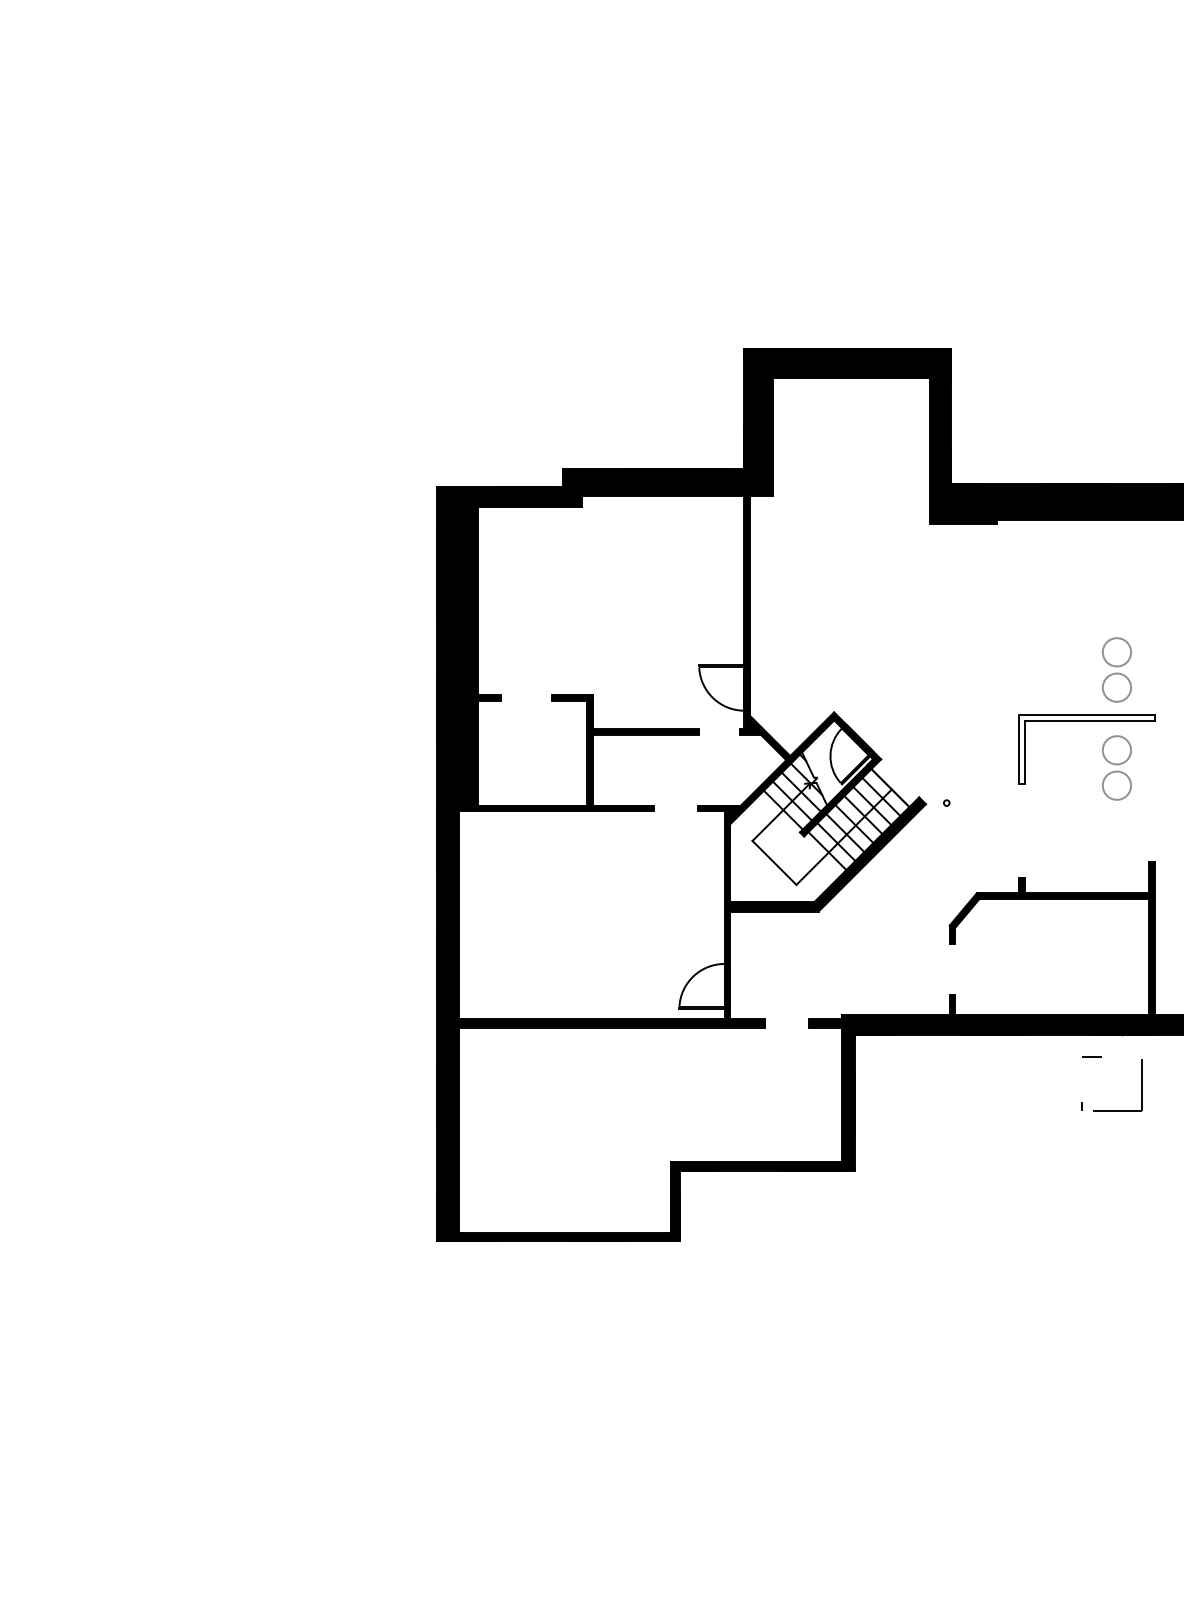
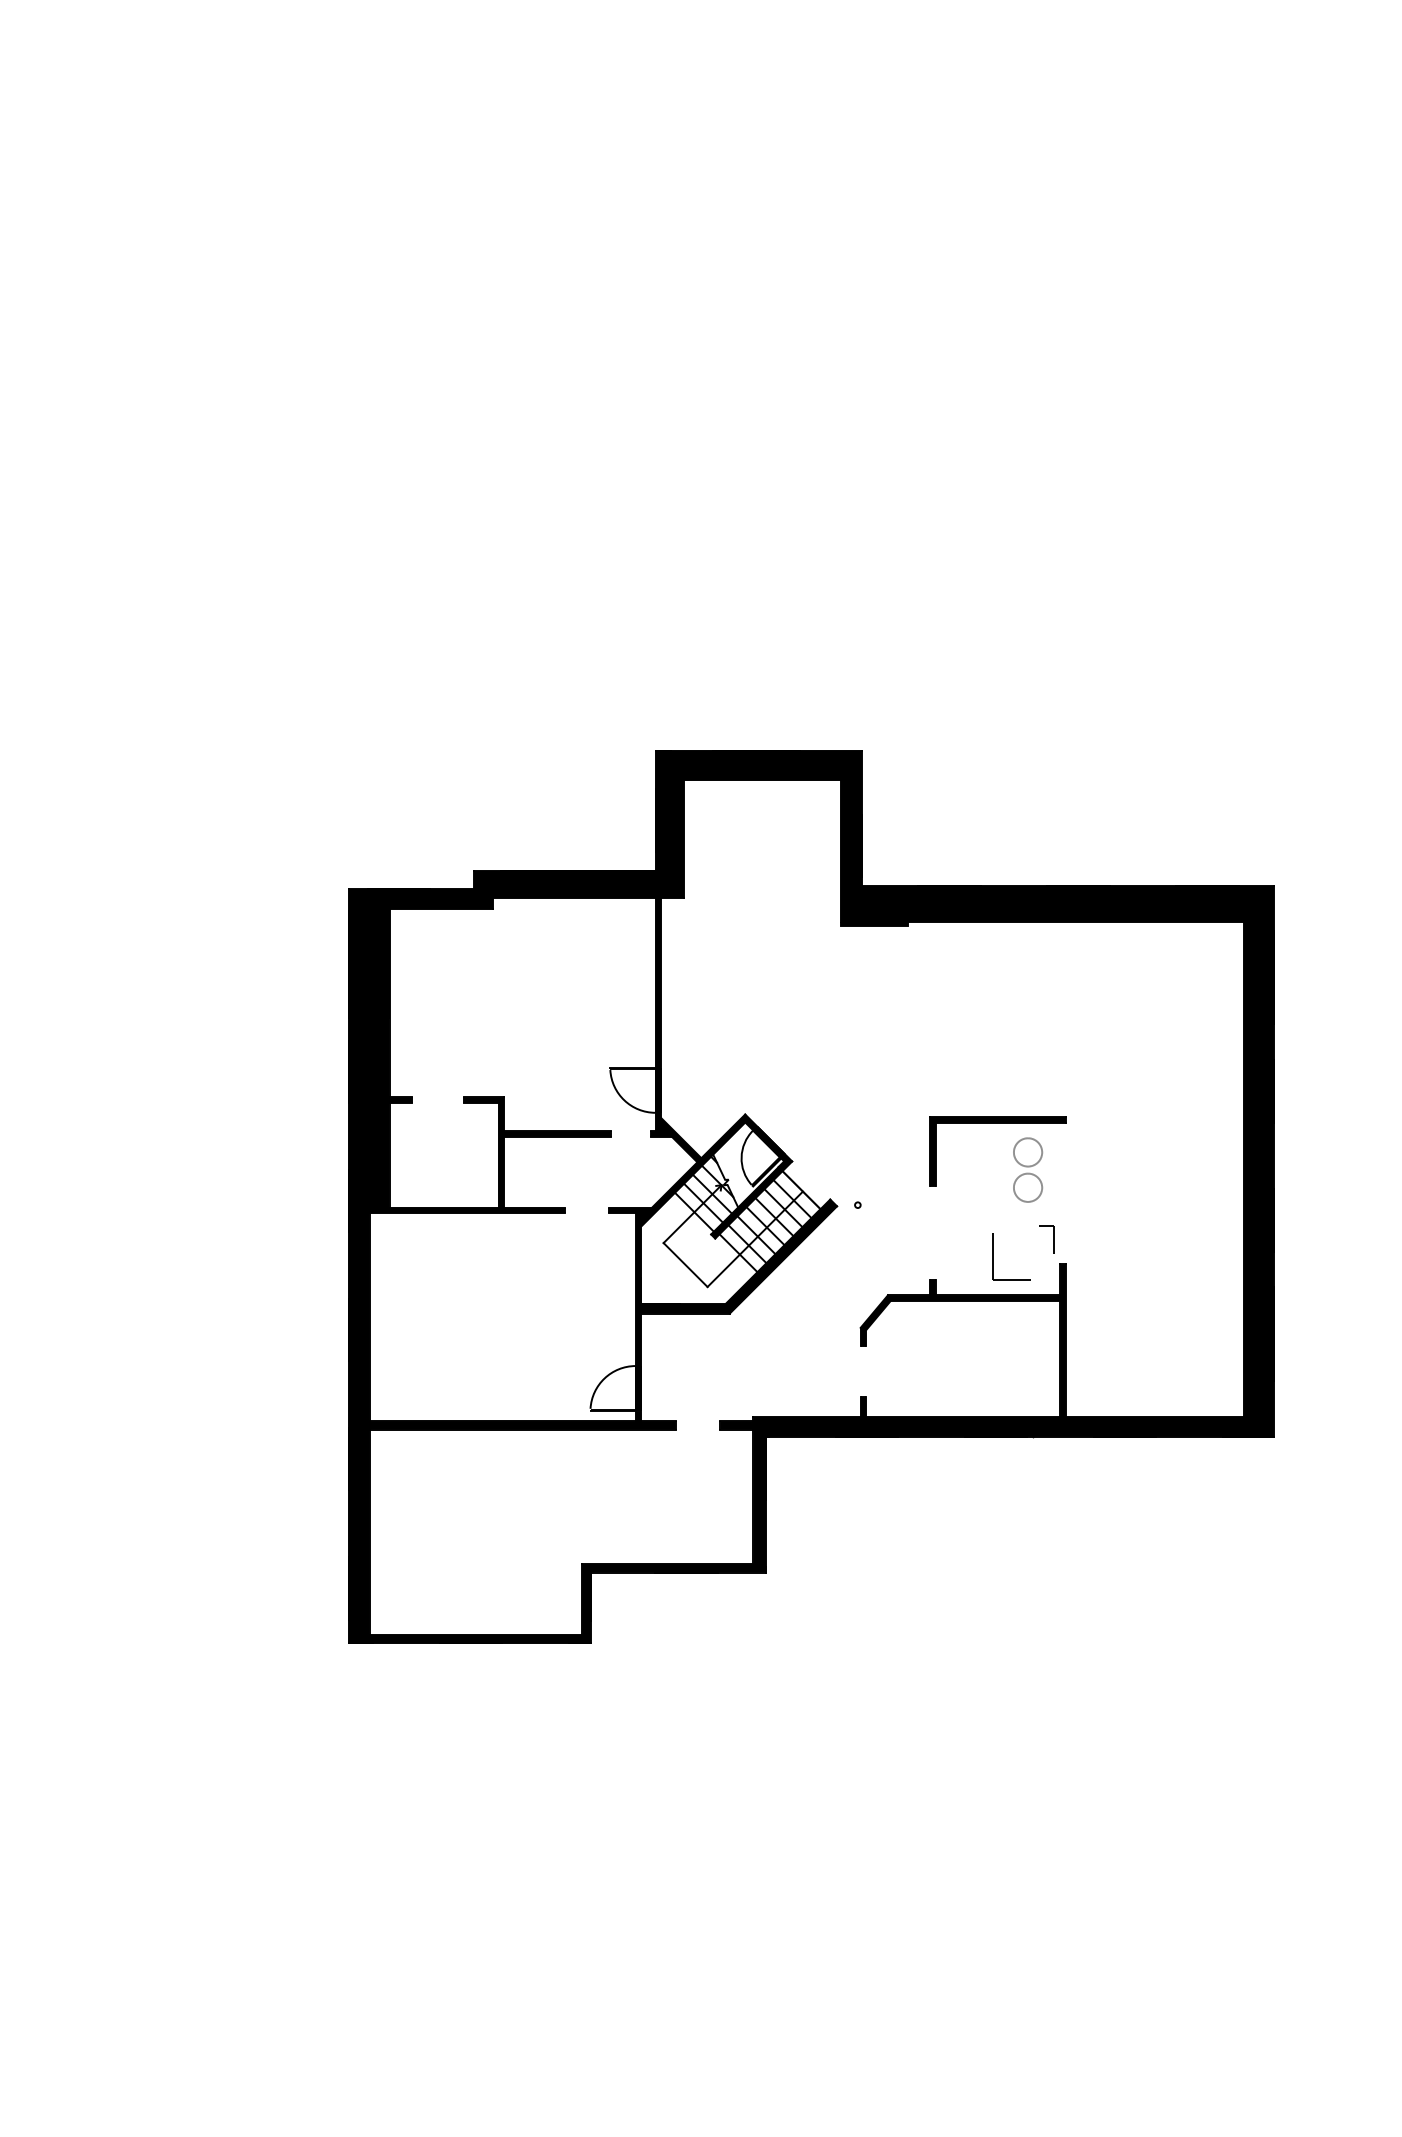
part: (1116, 669) -> (1027, 1071), removed
fill: (1086, 749) -> (997, 1151), added
part: (1112, 1110) -> (1023, 1279), moved

